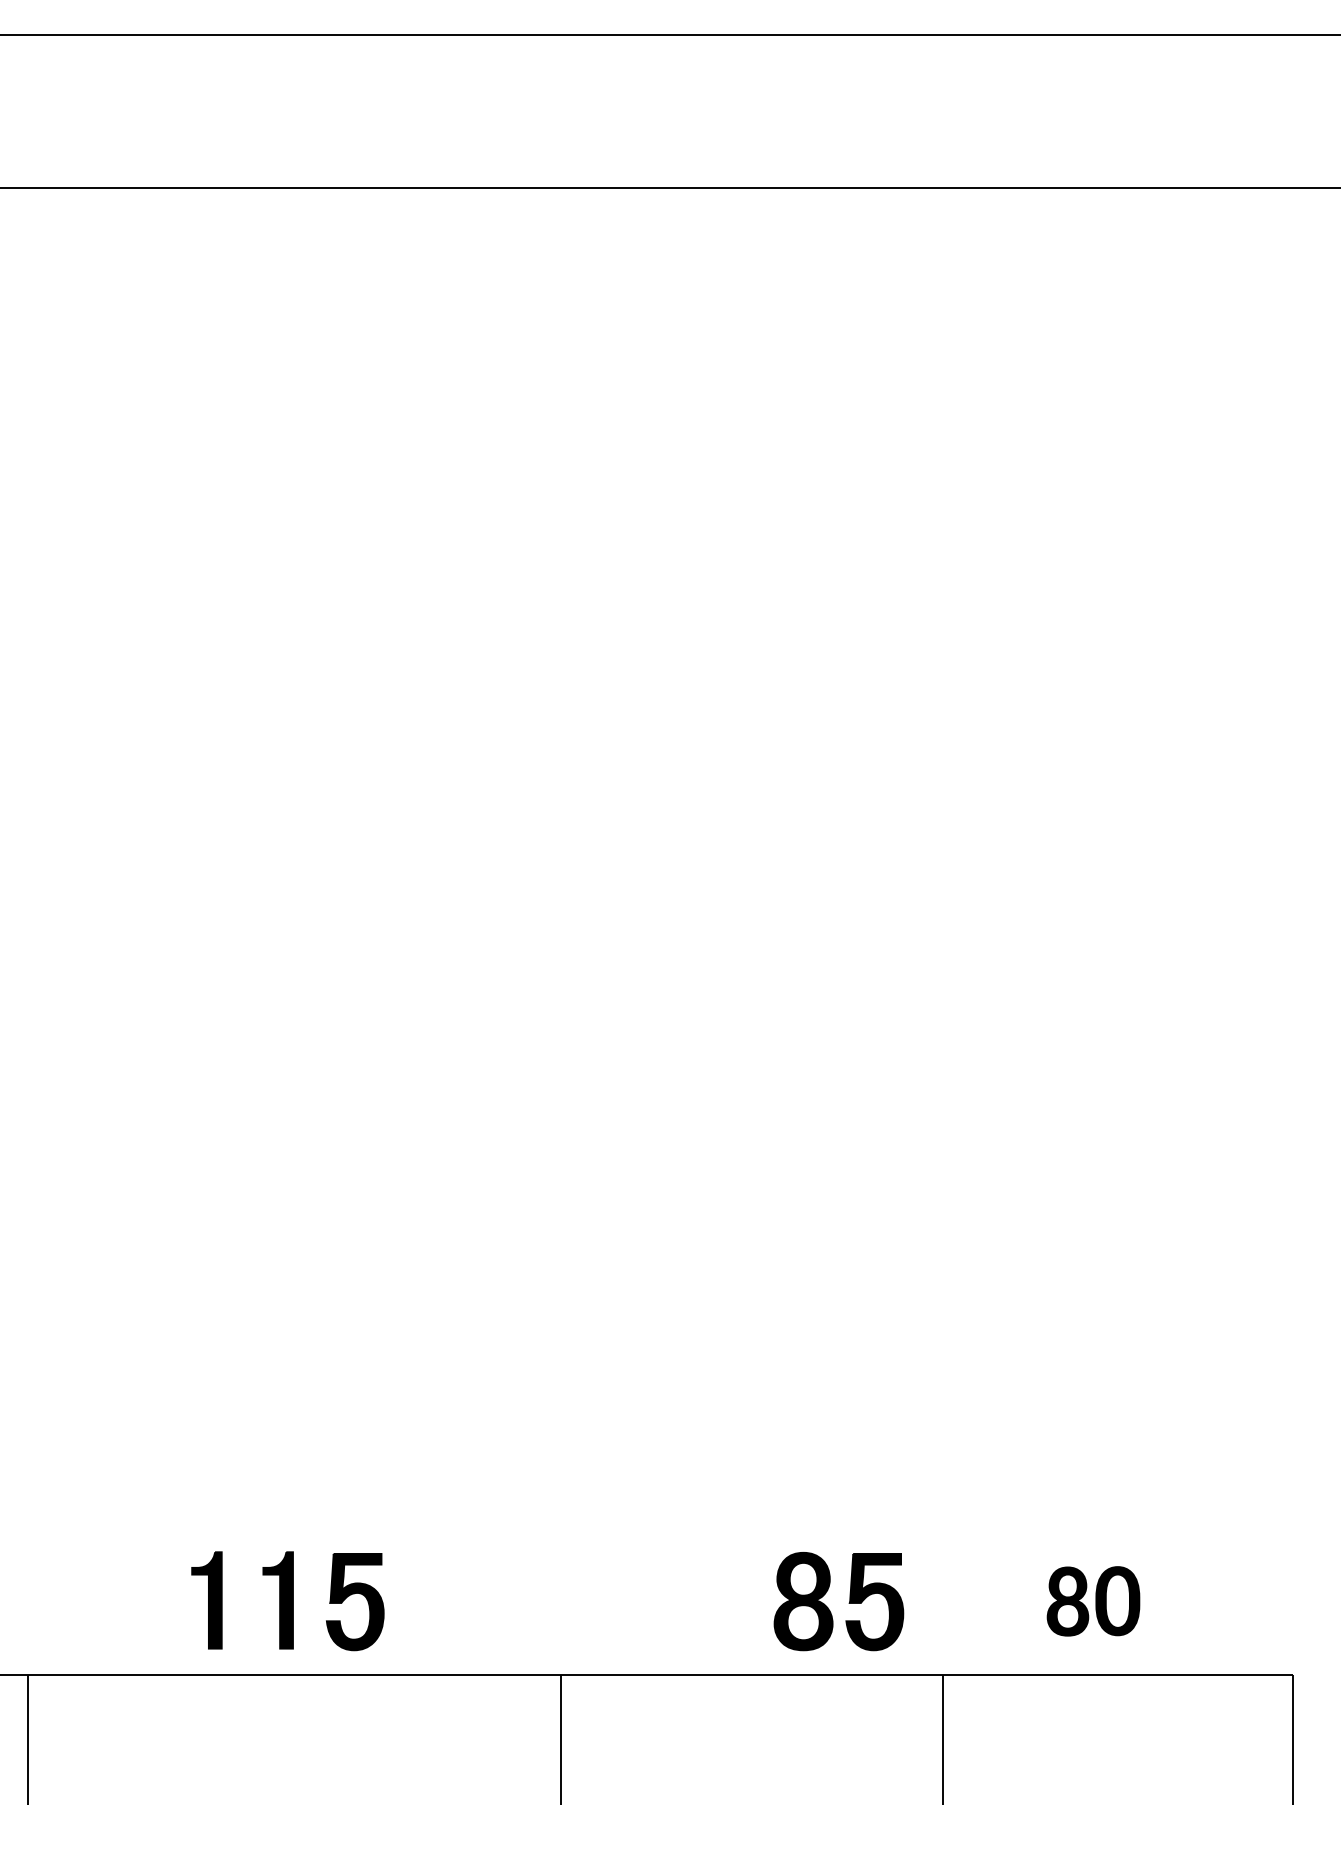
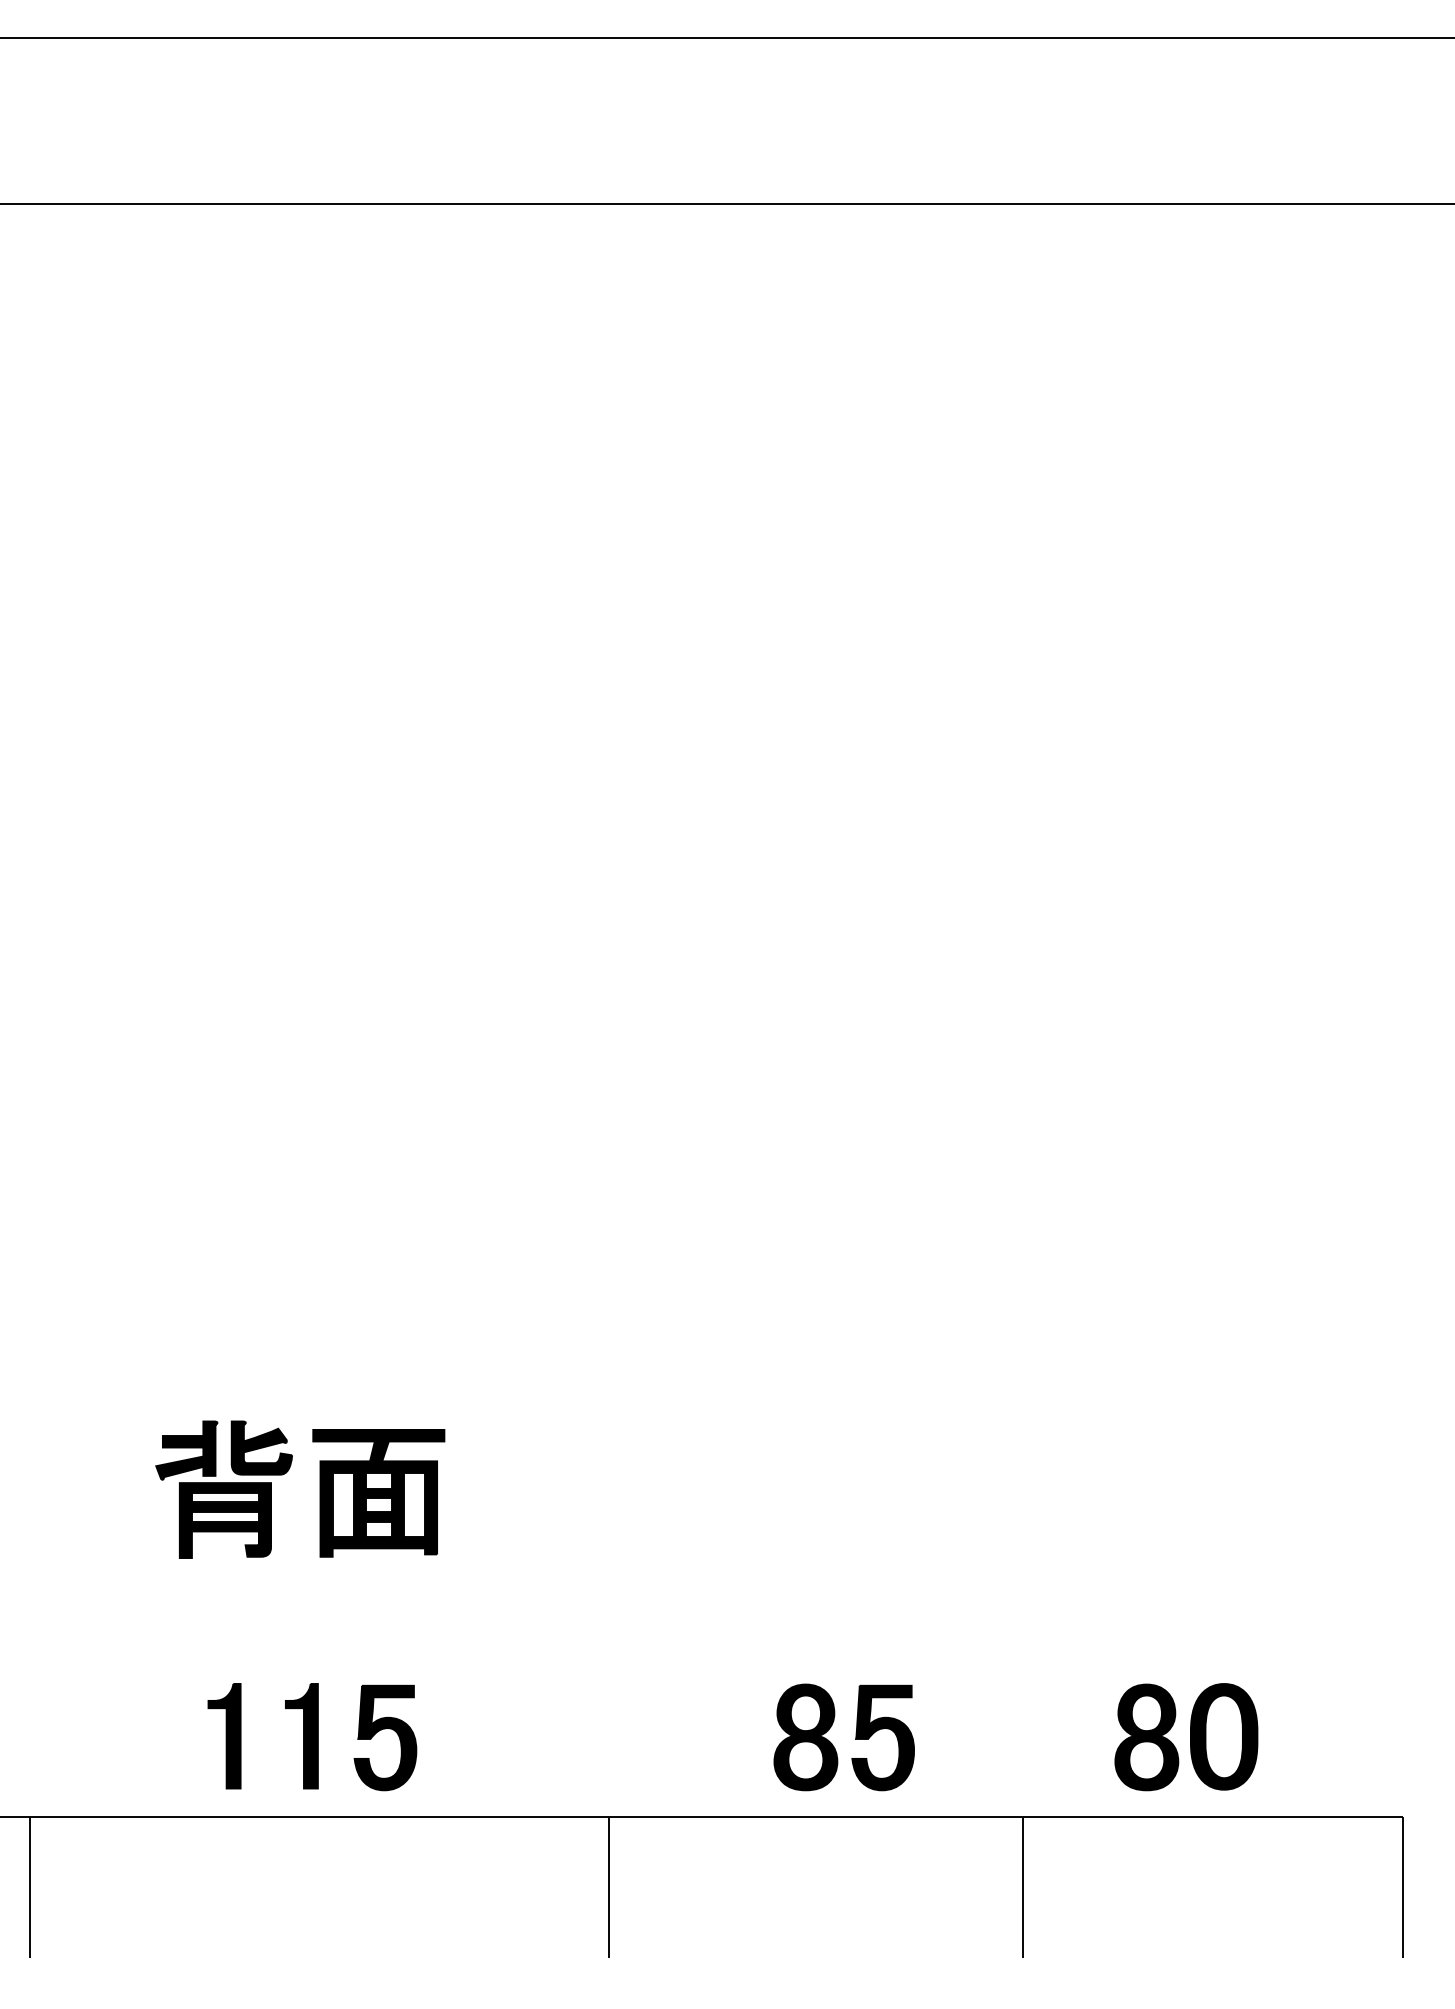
part: (294, 1373) -> (319, 1489), added
part: (849, 1601) -> (855, 1737), moved
part: (1093, 1601) -> (1186, 1737), size x1.43

